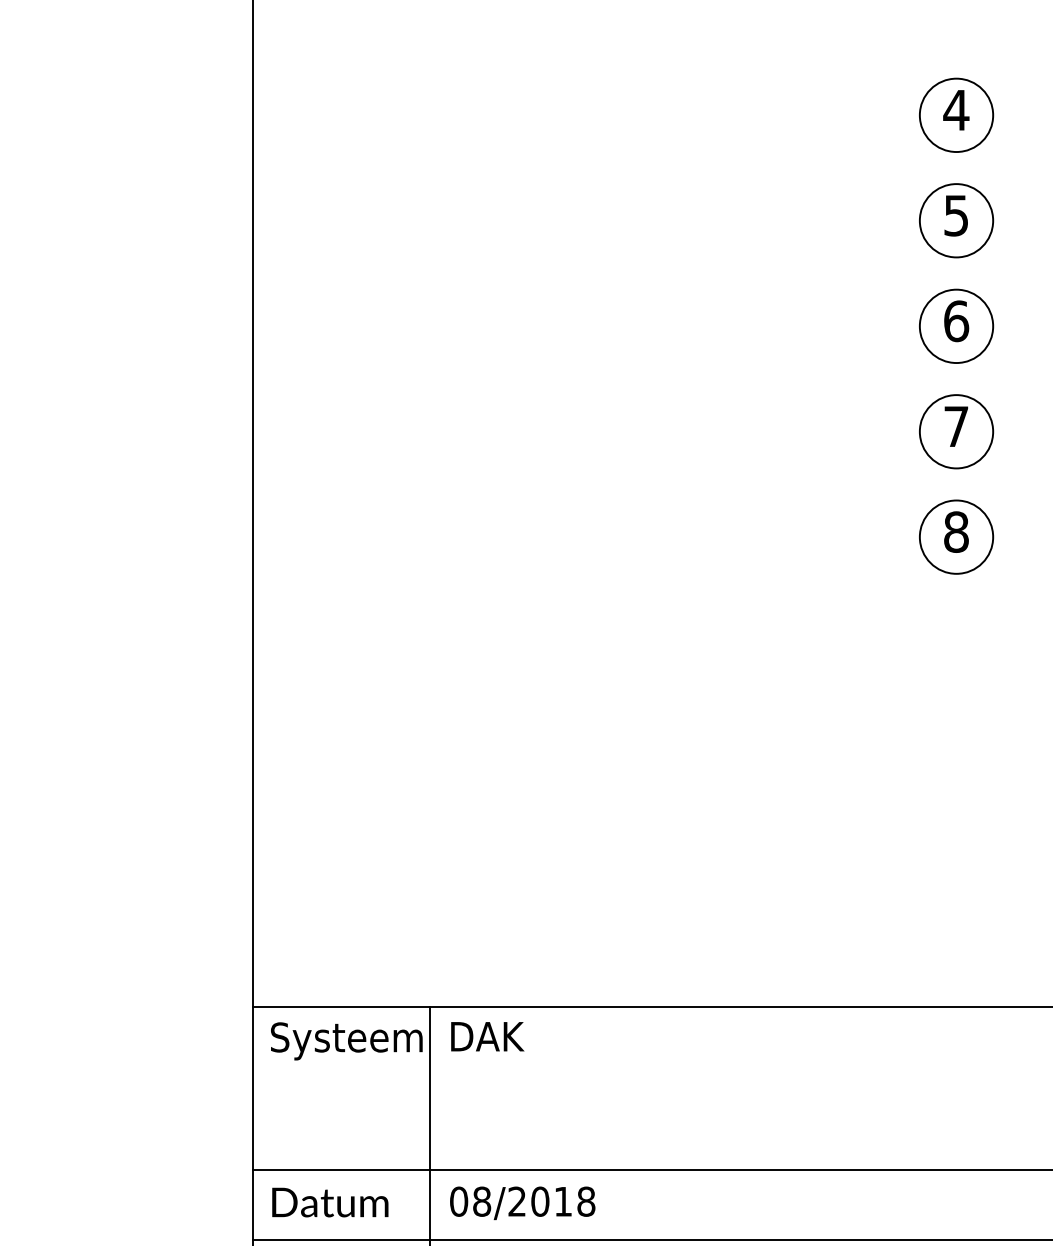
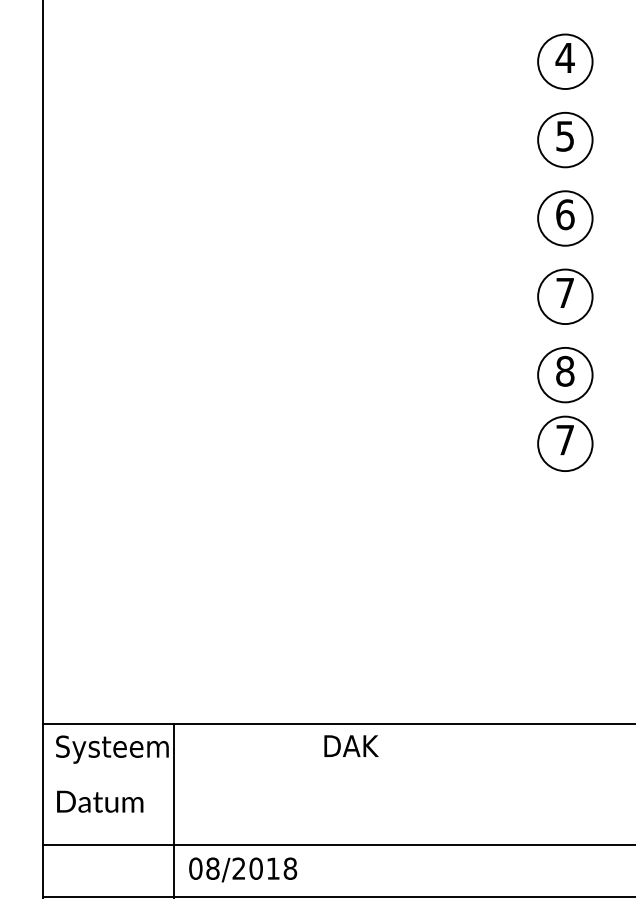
part: (956, 629) -> (565, 443), added
text: (487, 1036) -> (351, 746), moved
text: (330, 1202) -> (100, 801), moved

